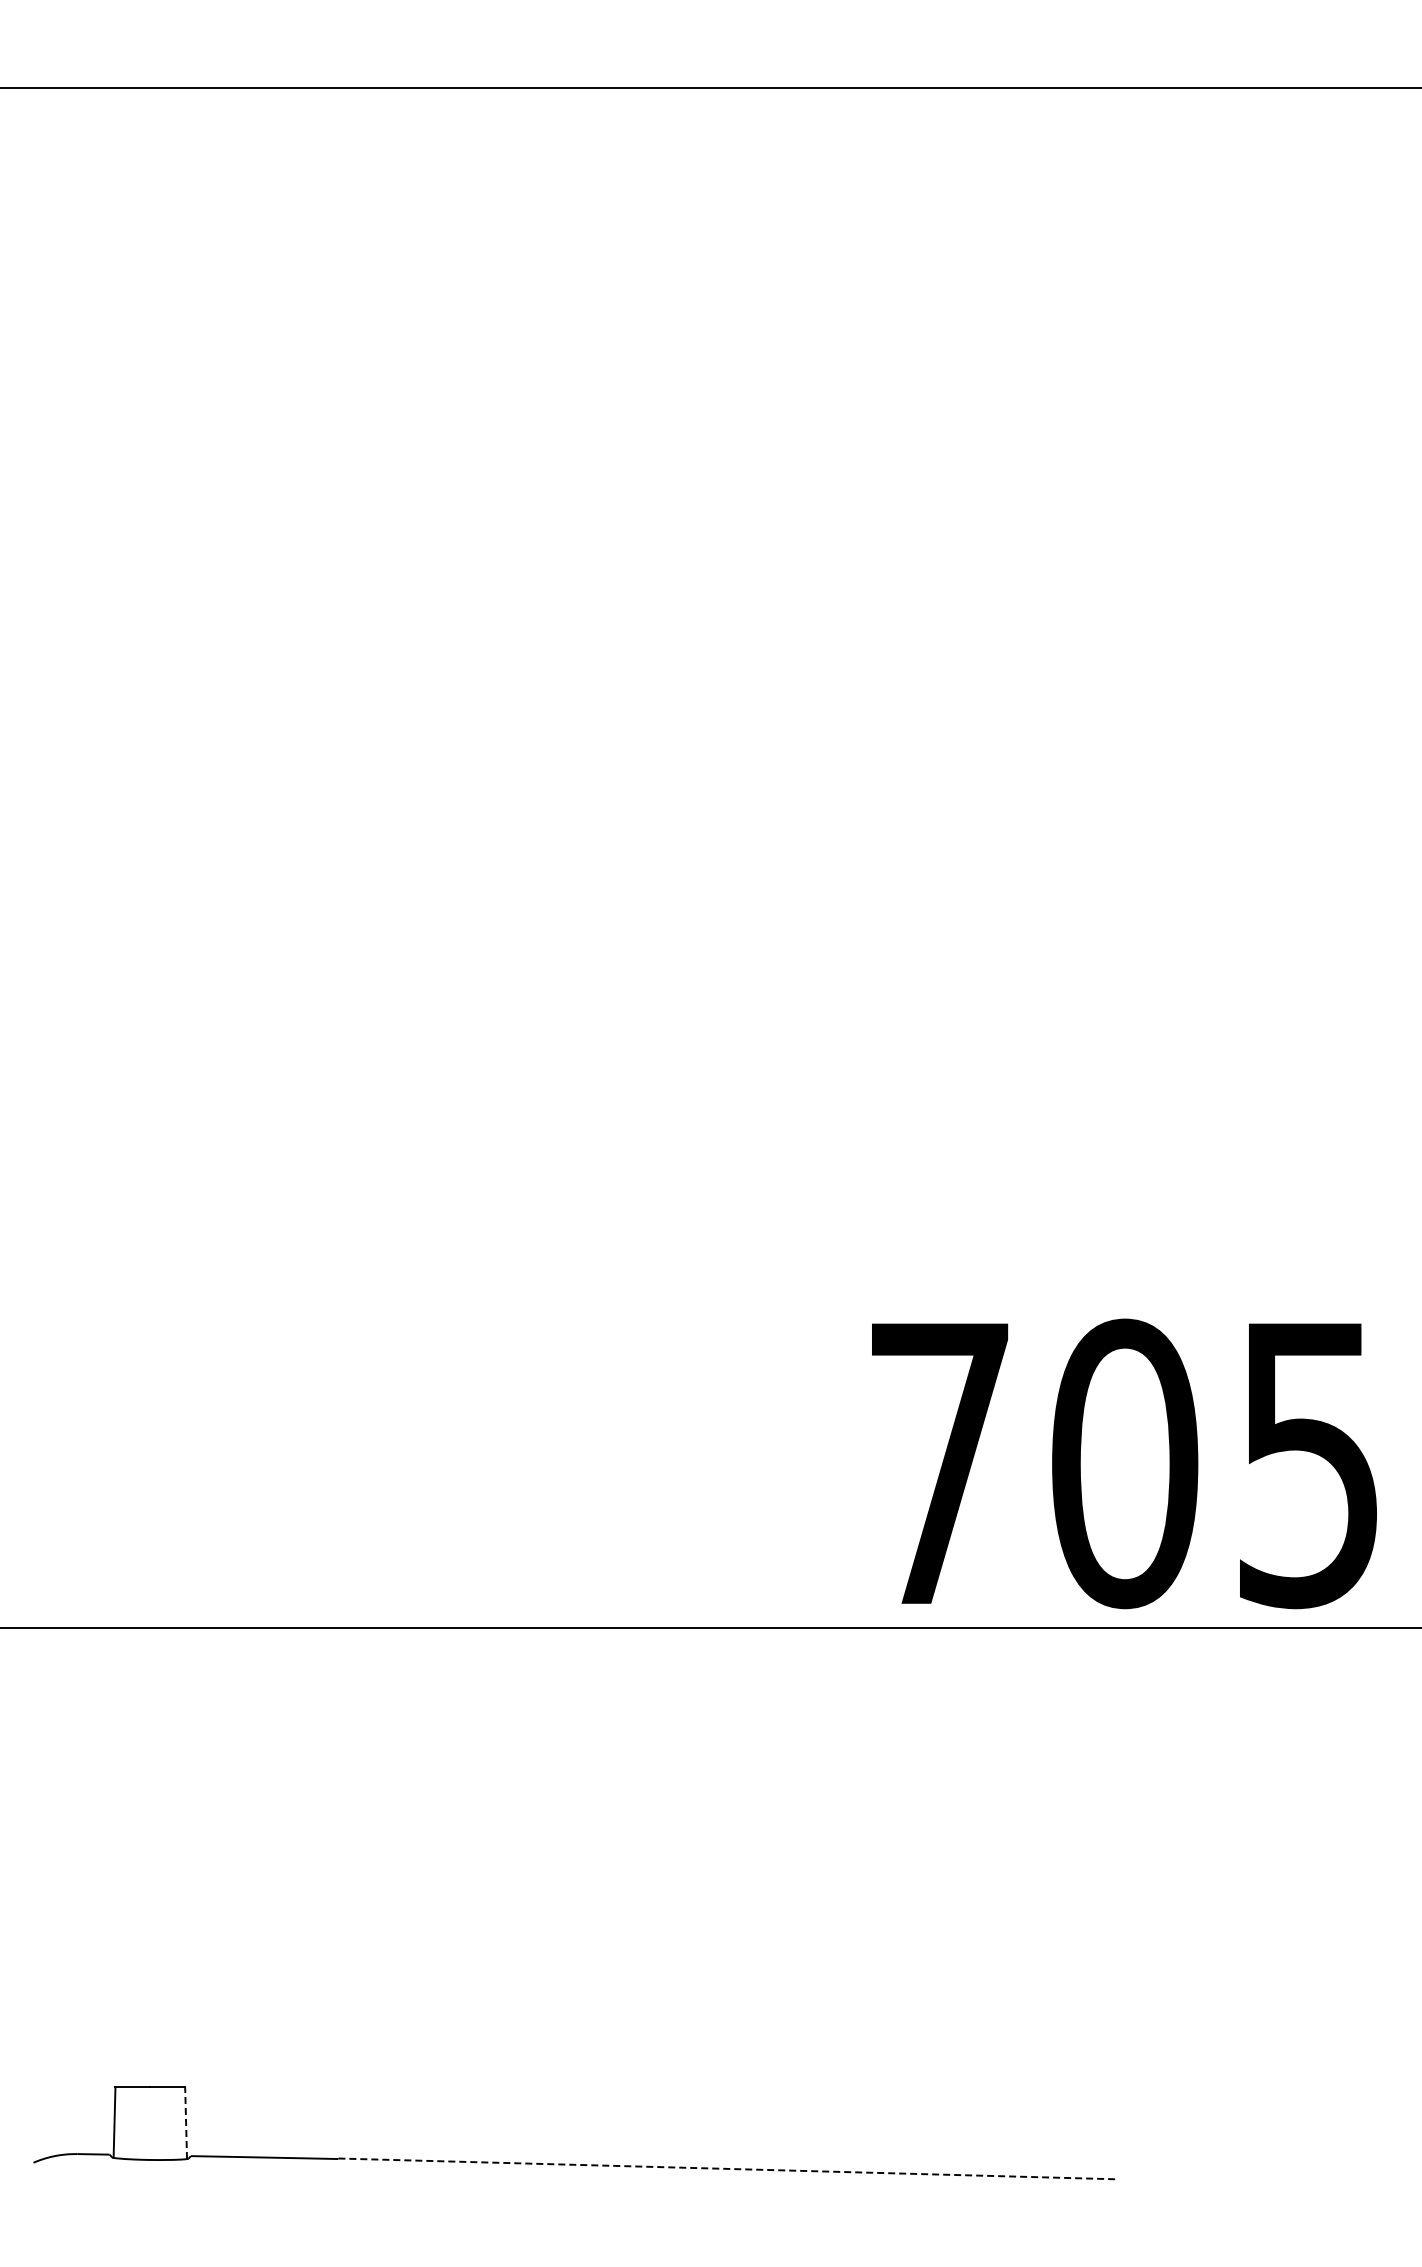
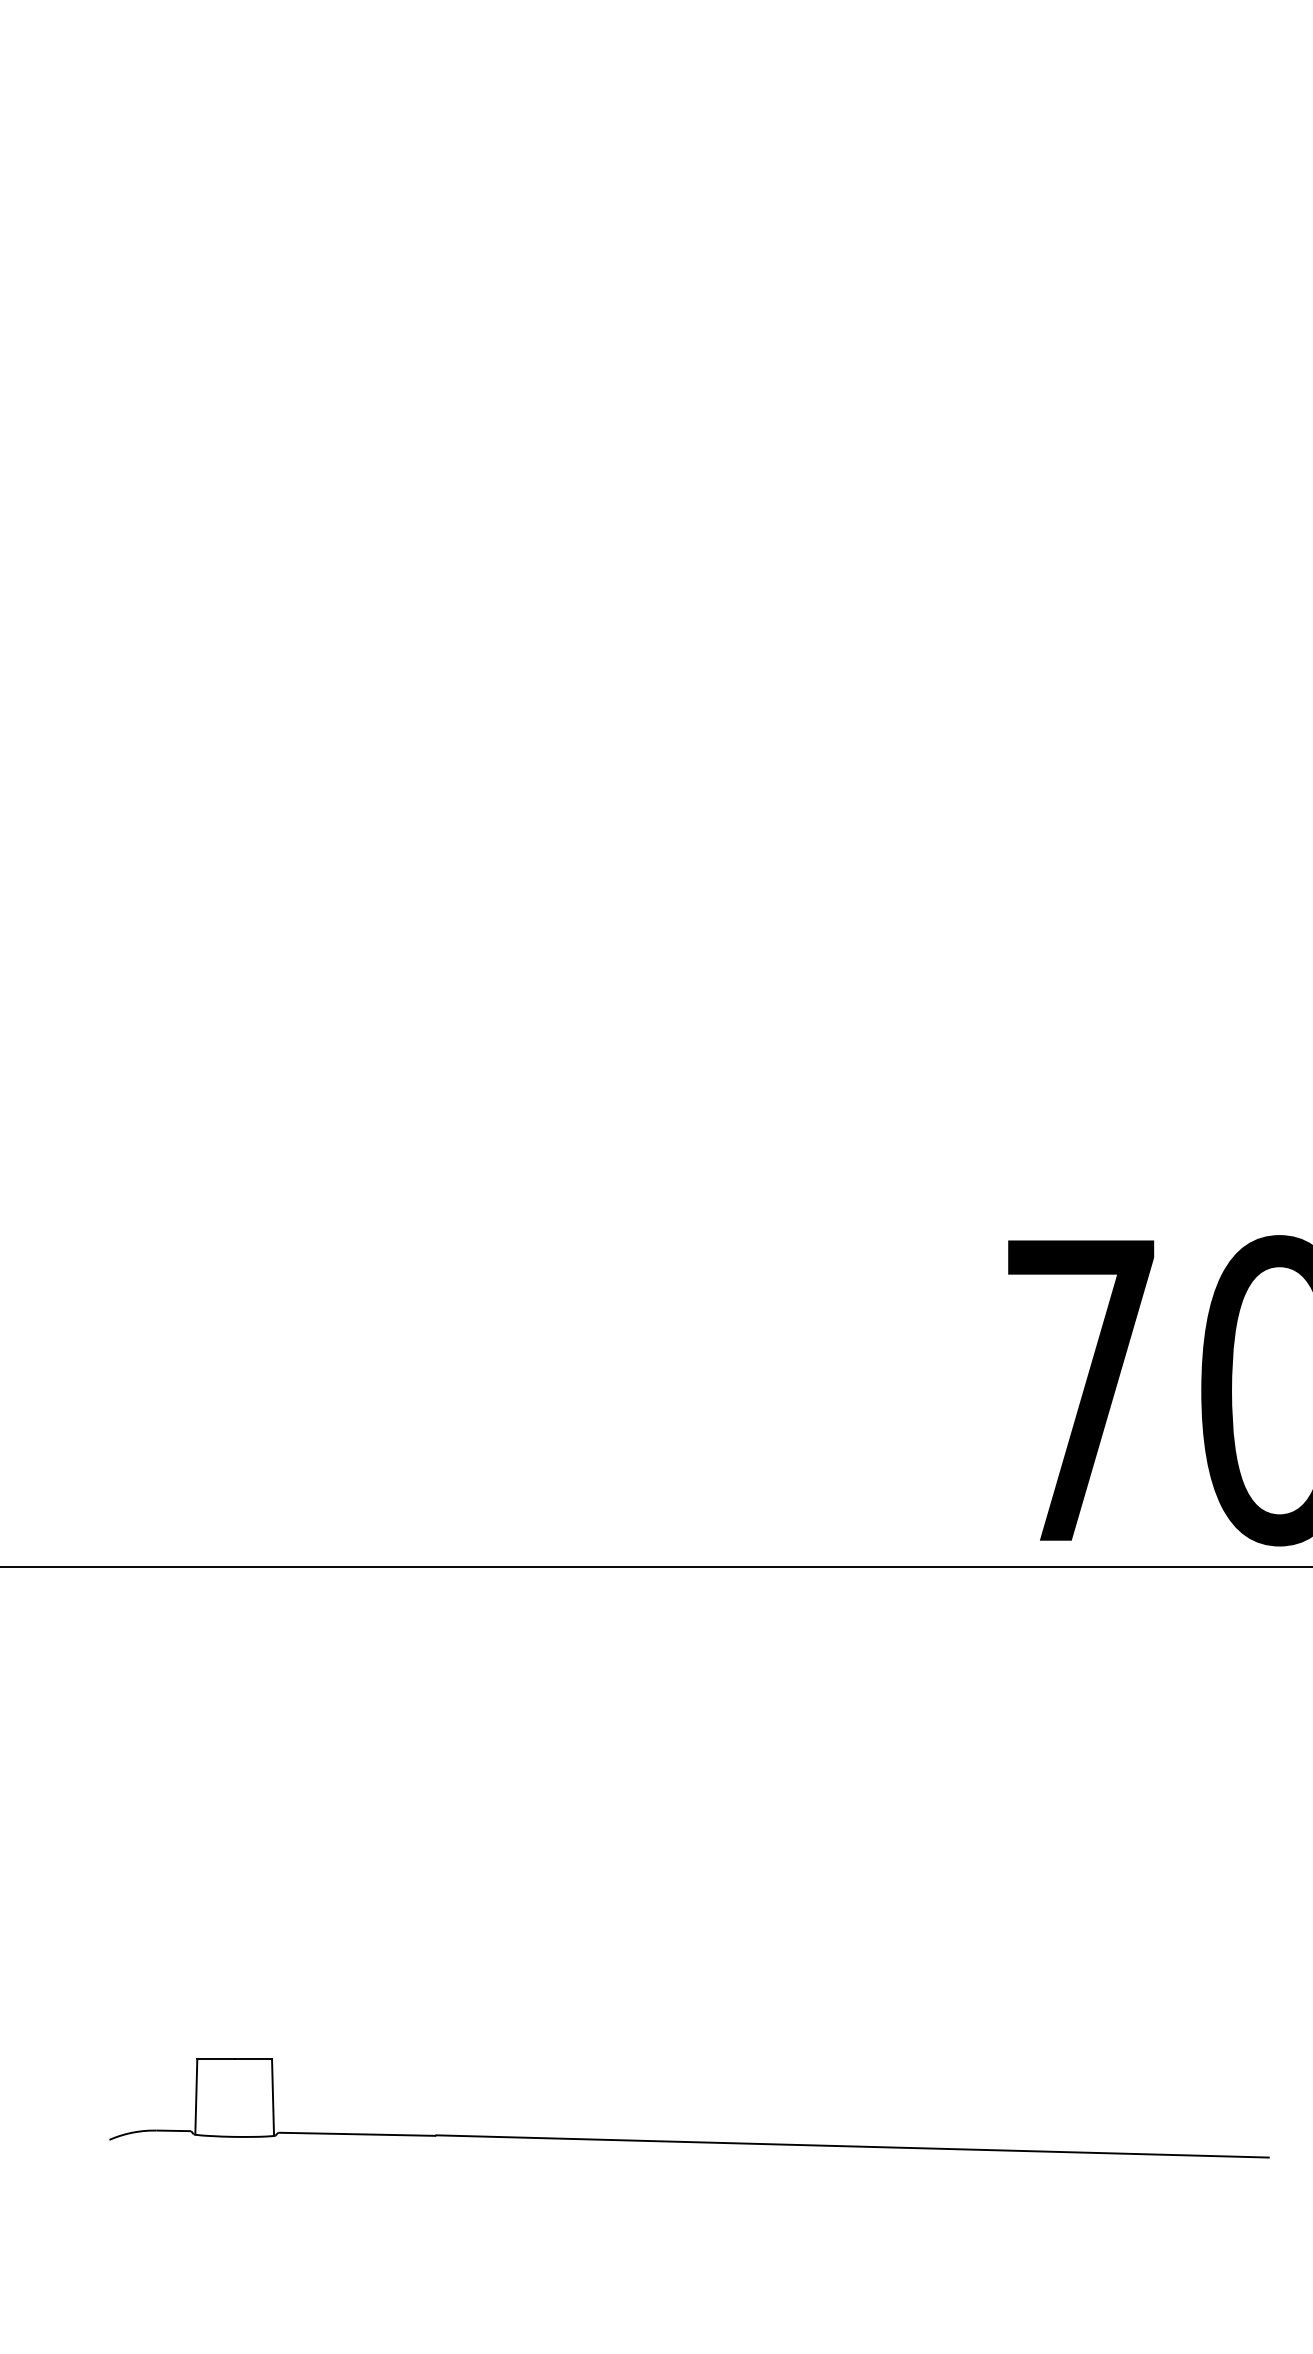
line: (186, 2123) -> (273, 2097), dashed -> solid
line: (726, 2168) -> (852, 2146), dashed -> solid

